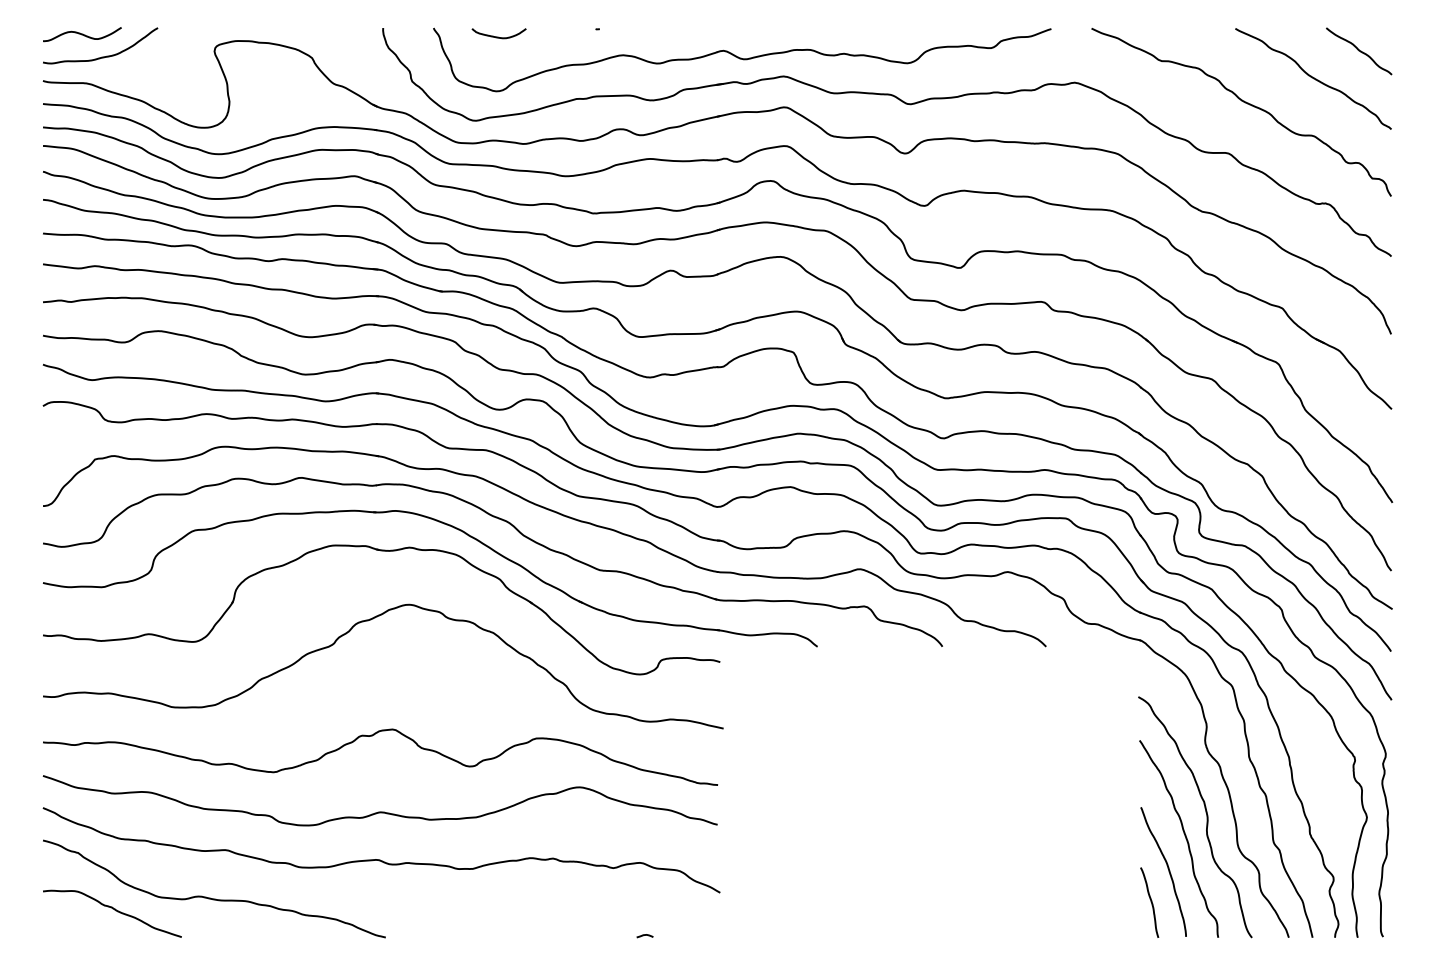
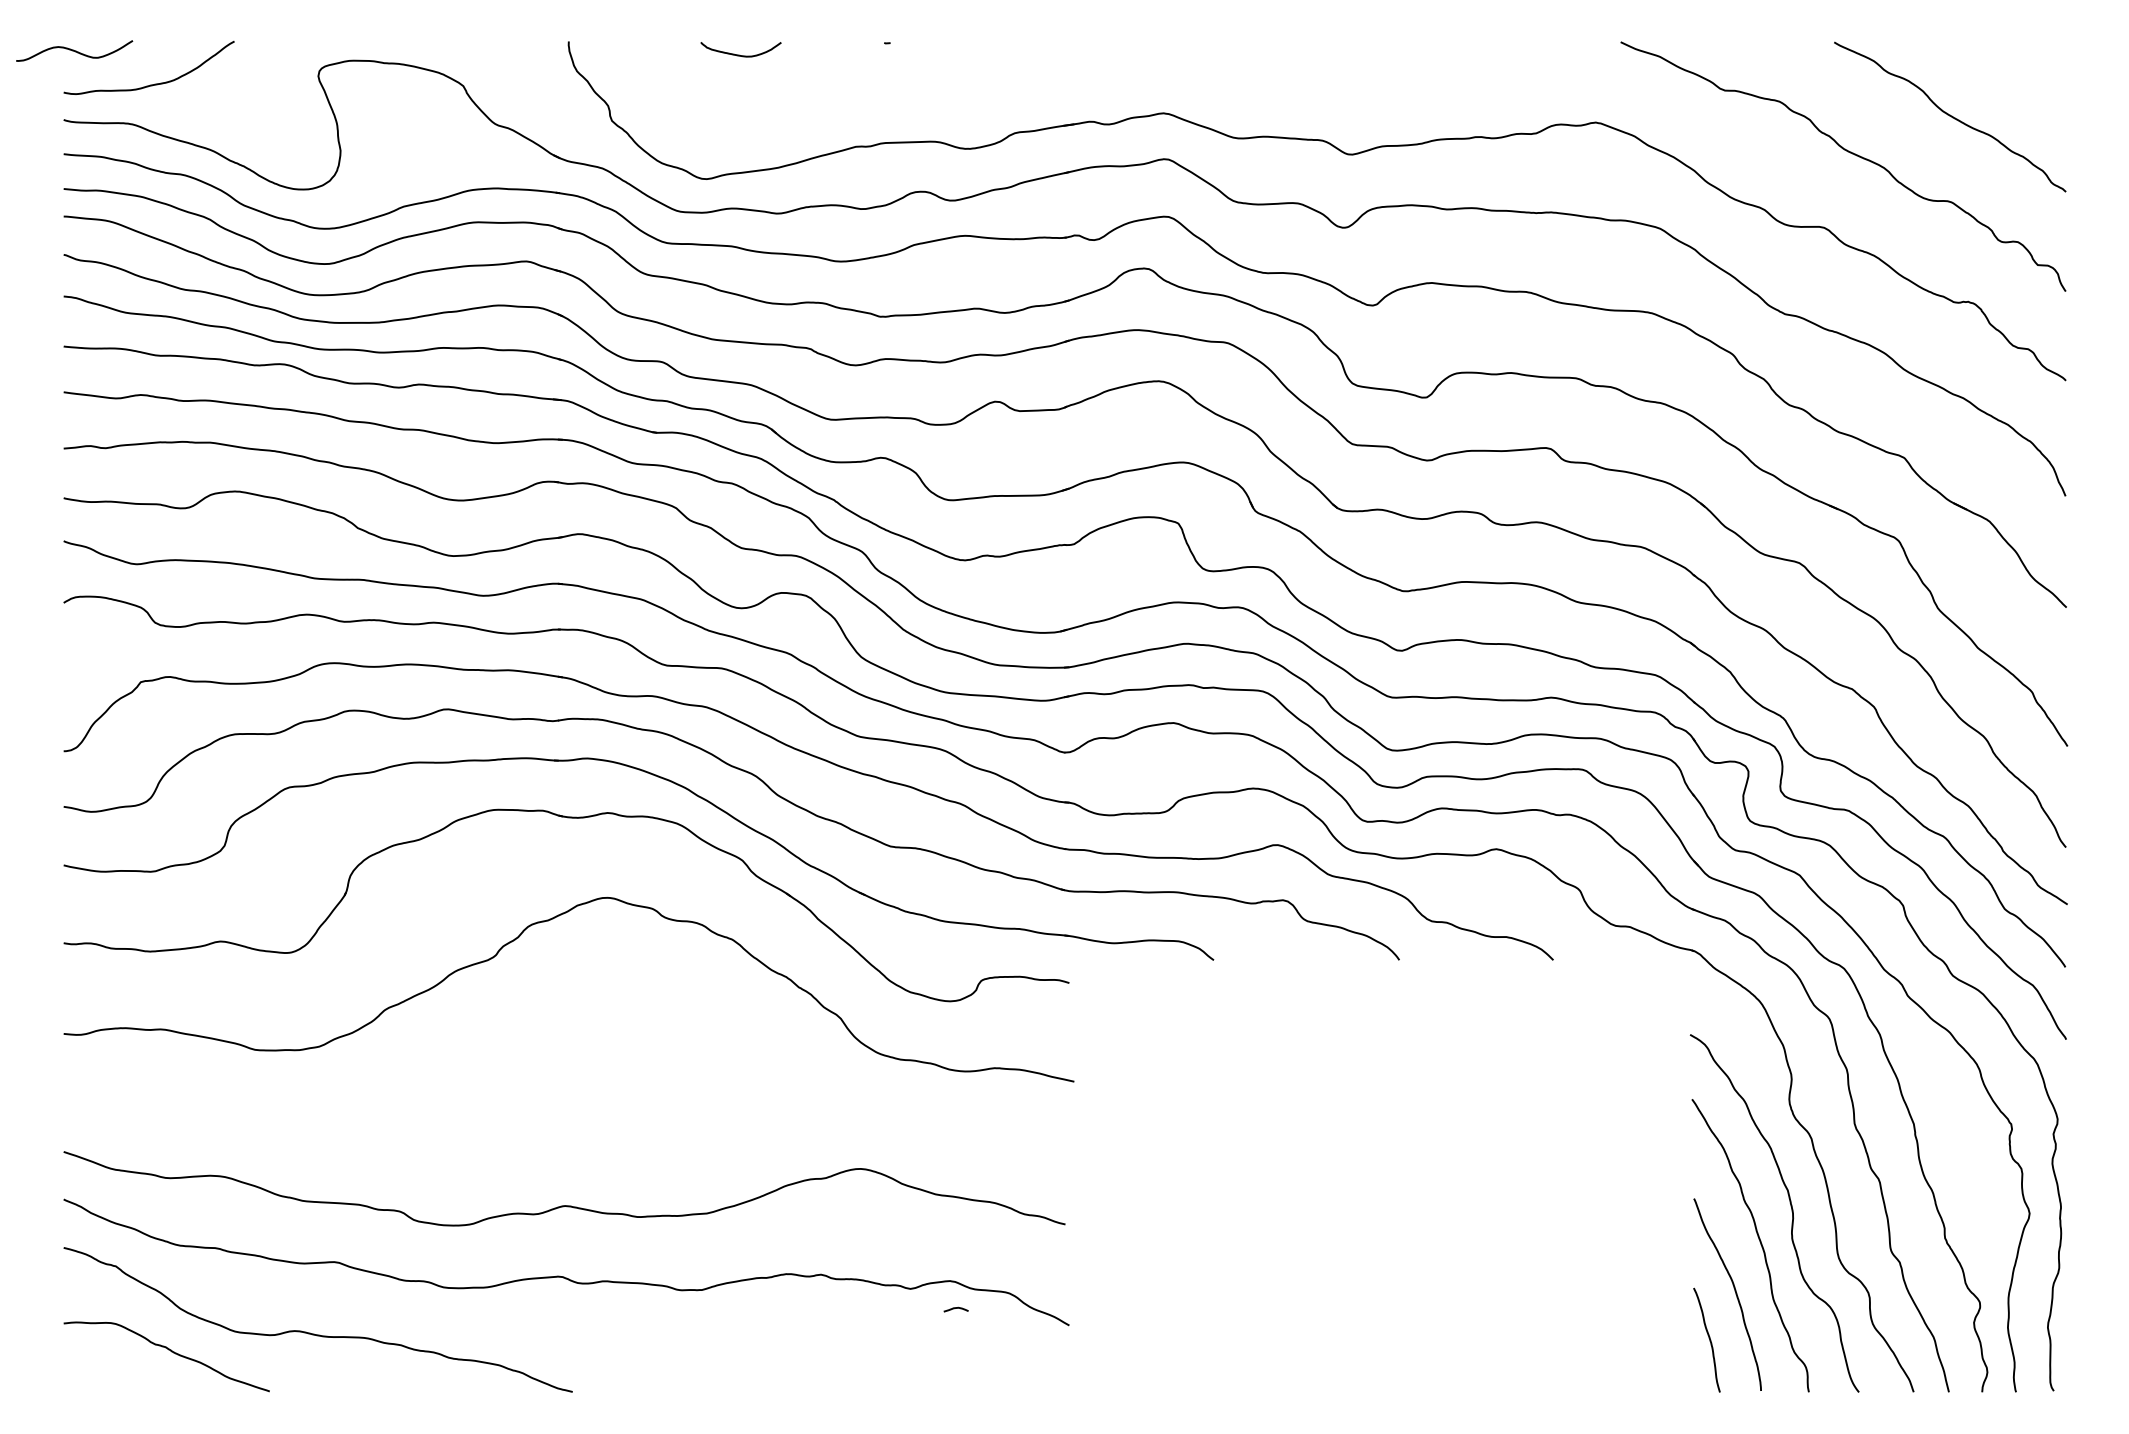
curve: (82, 34) -> (74, 51), moved
curve: (1359, 51) -> (2018, 76), removed
part: (742, 59) -> (1102, 88), removed
curve: (372, 736) -> (552, 1093), removed
curve: (644, 935) -> (955, 1308), moved

